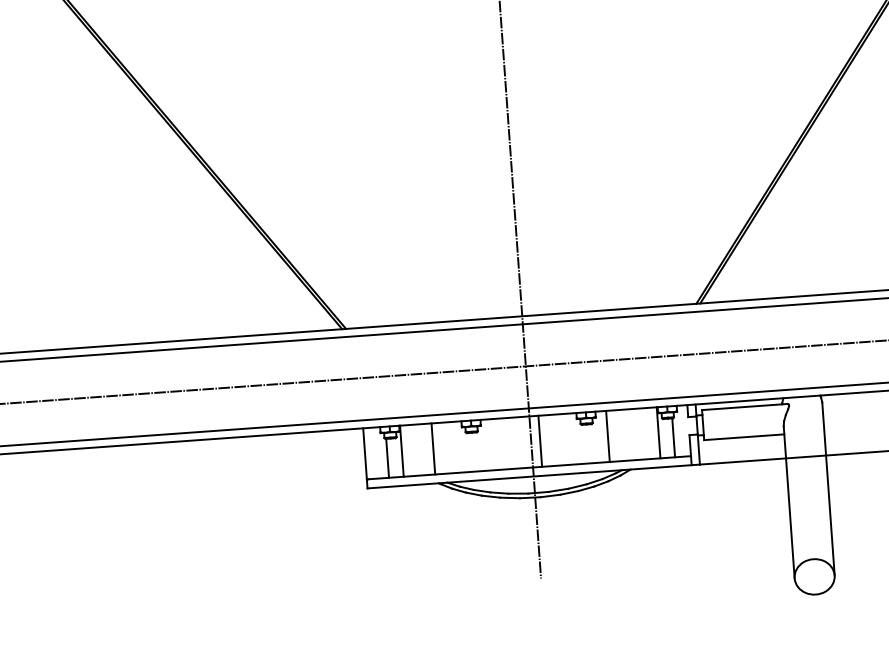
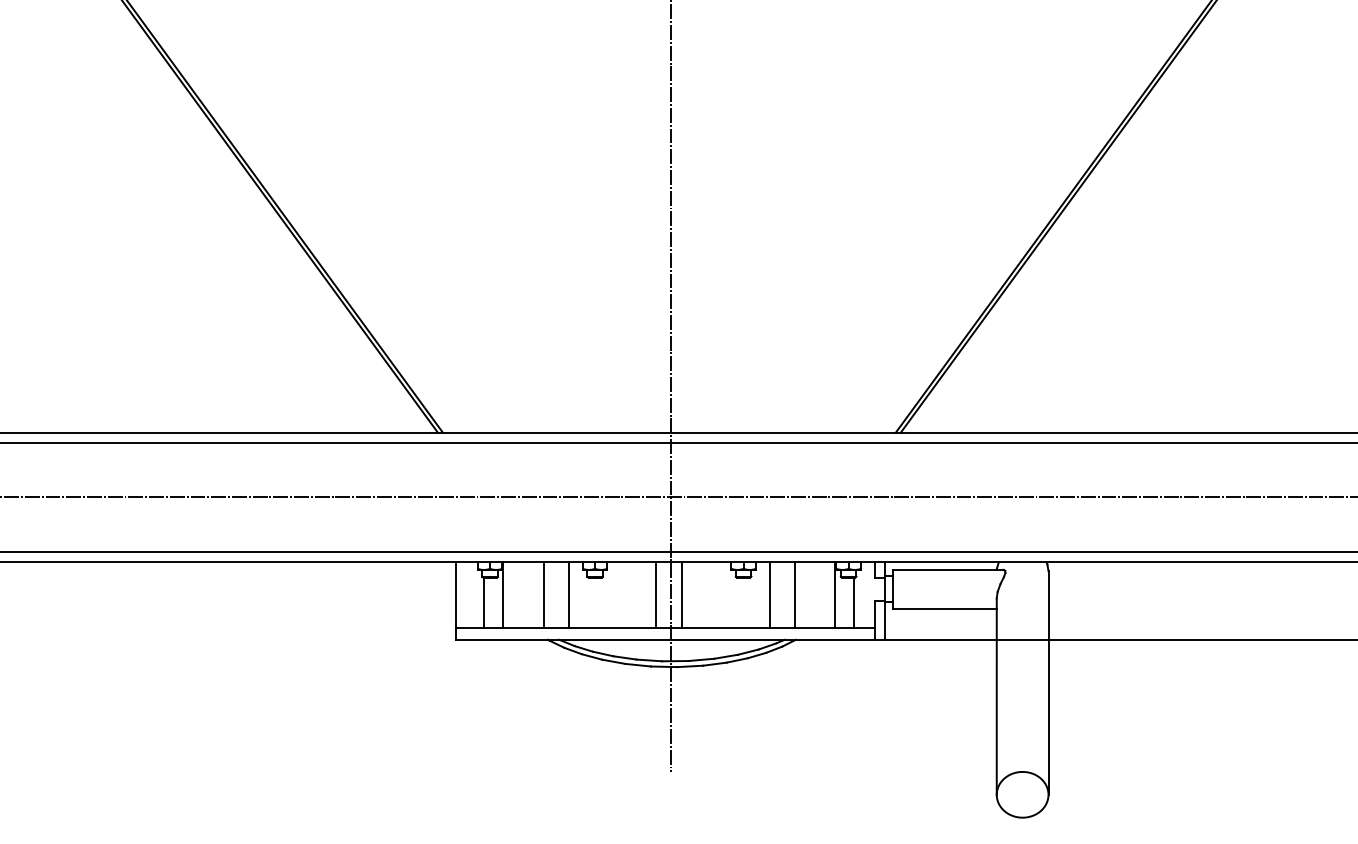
line: (627, 435) -> (794, 595), added
line: (520, 442) -> (656, 595), added
line: (452, 447) -> (568, 595), added

